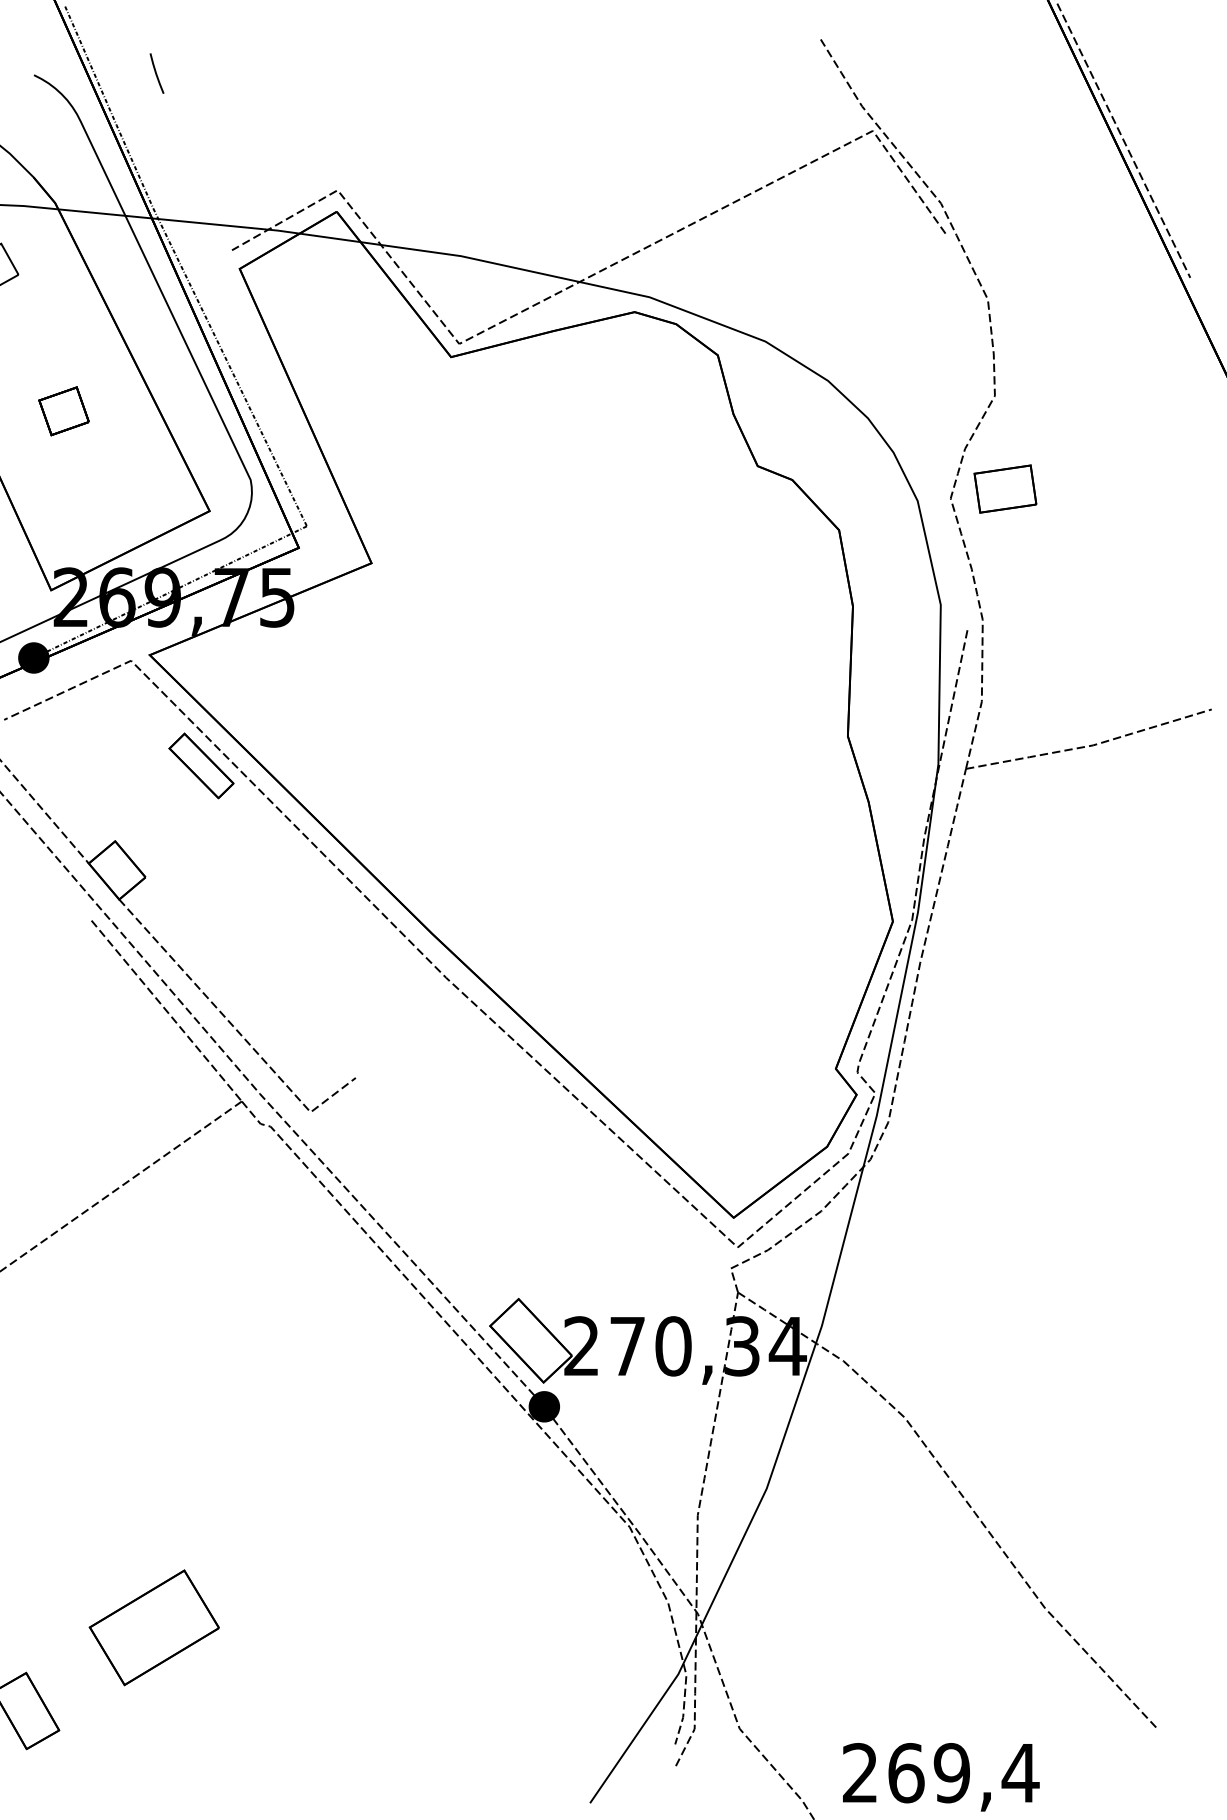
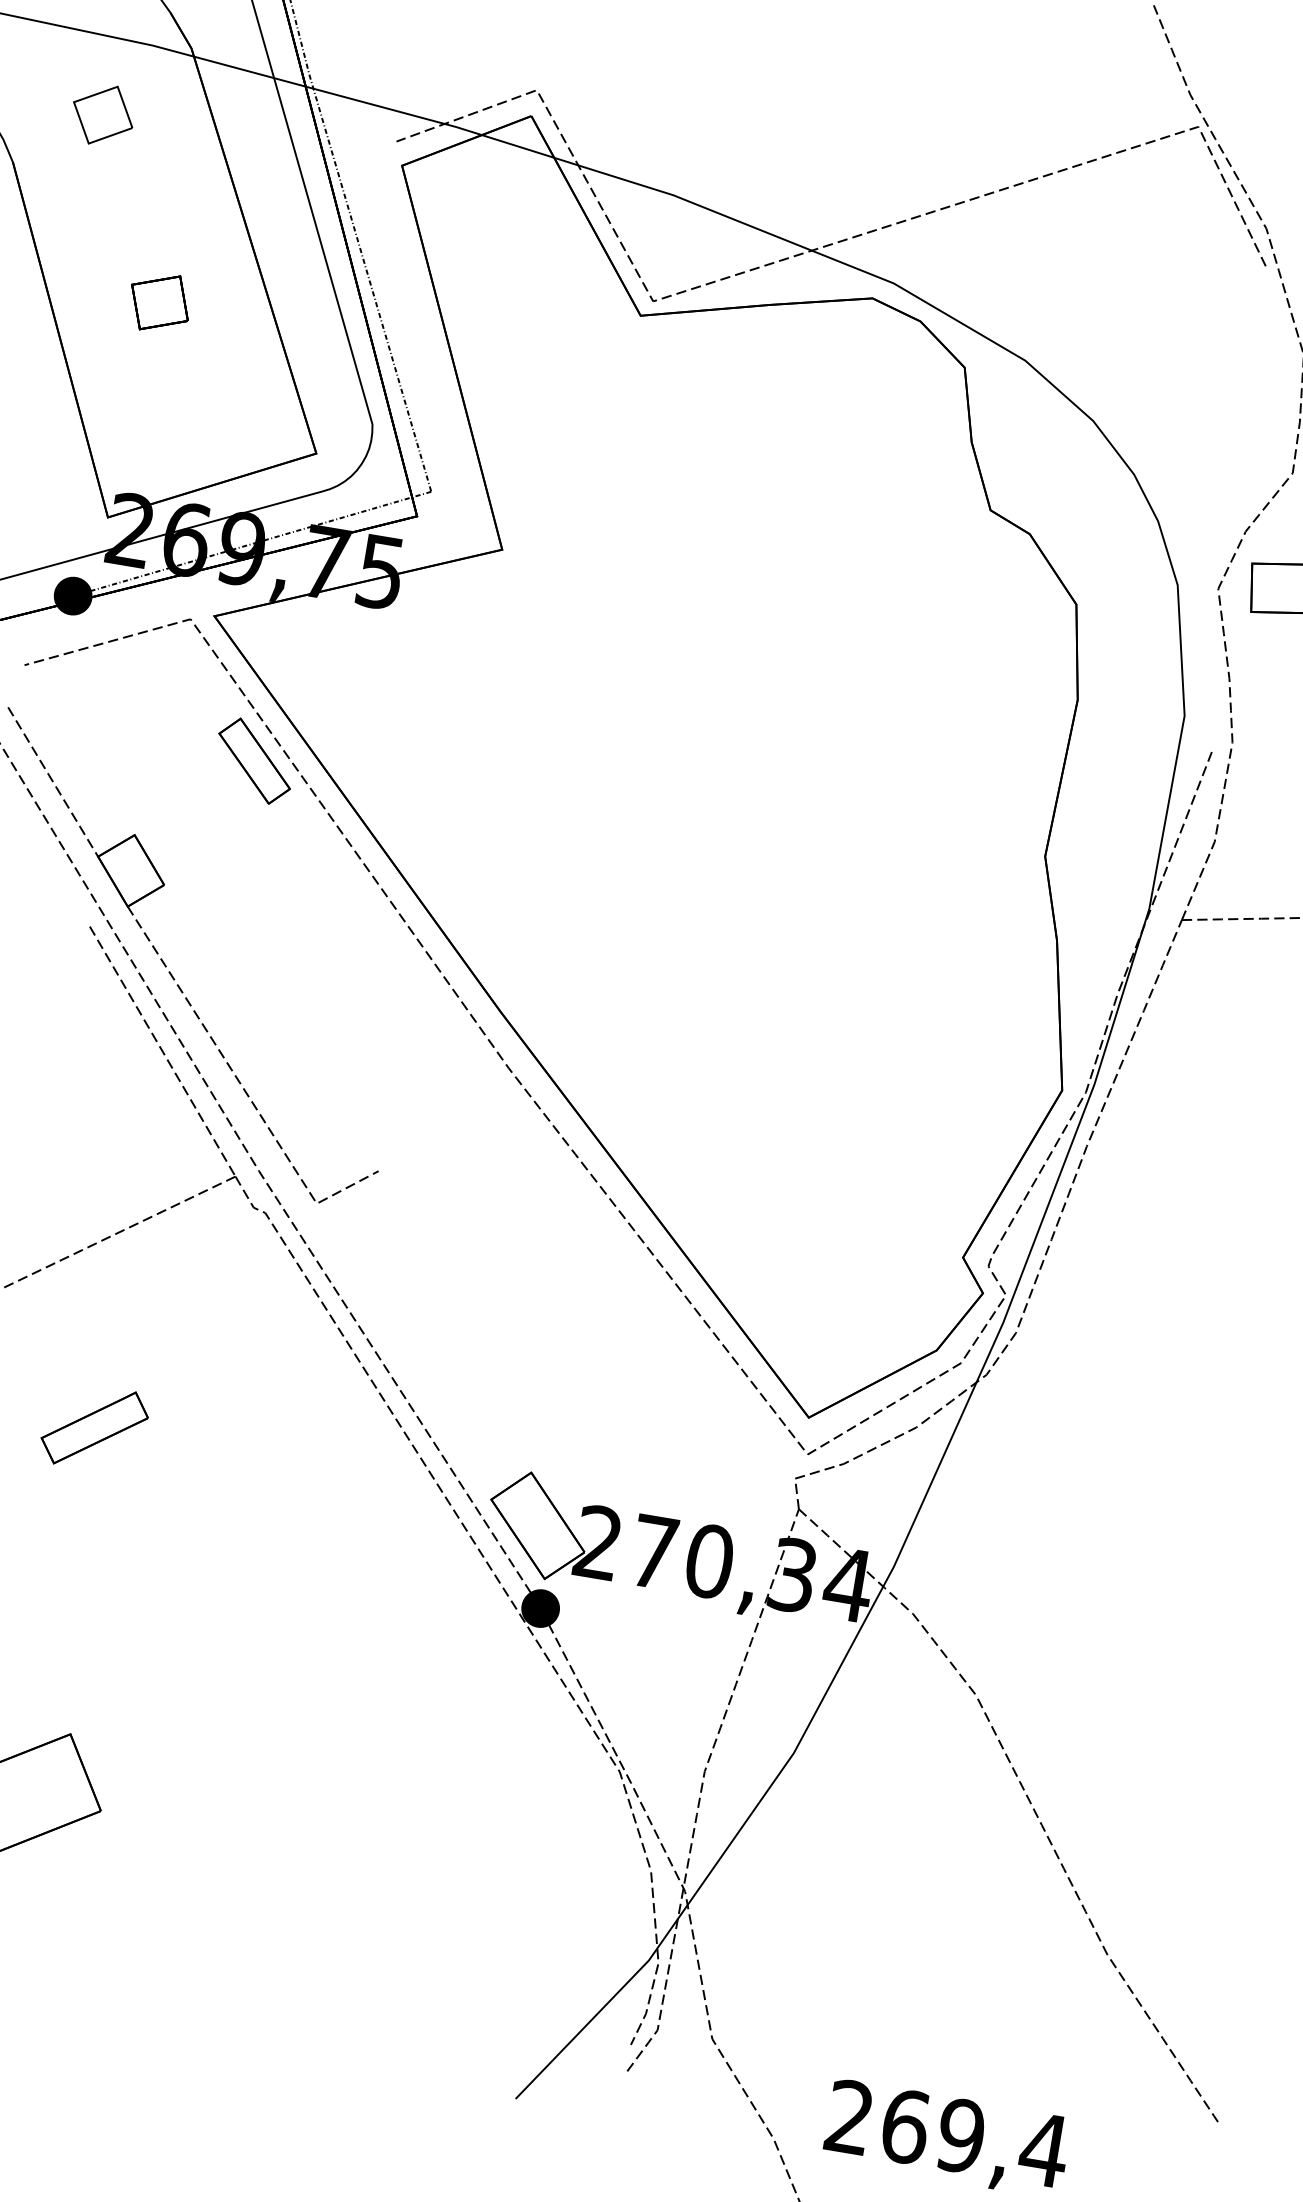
part: (162, 1321) -> (94, 1427), added

